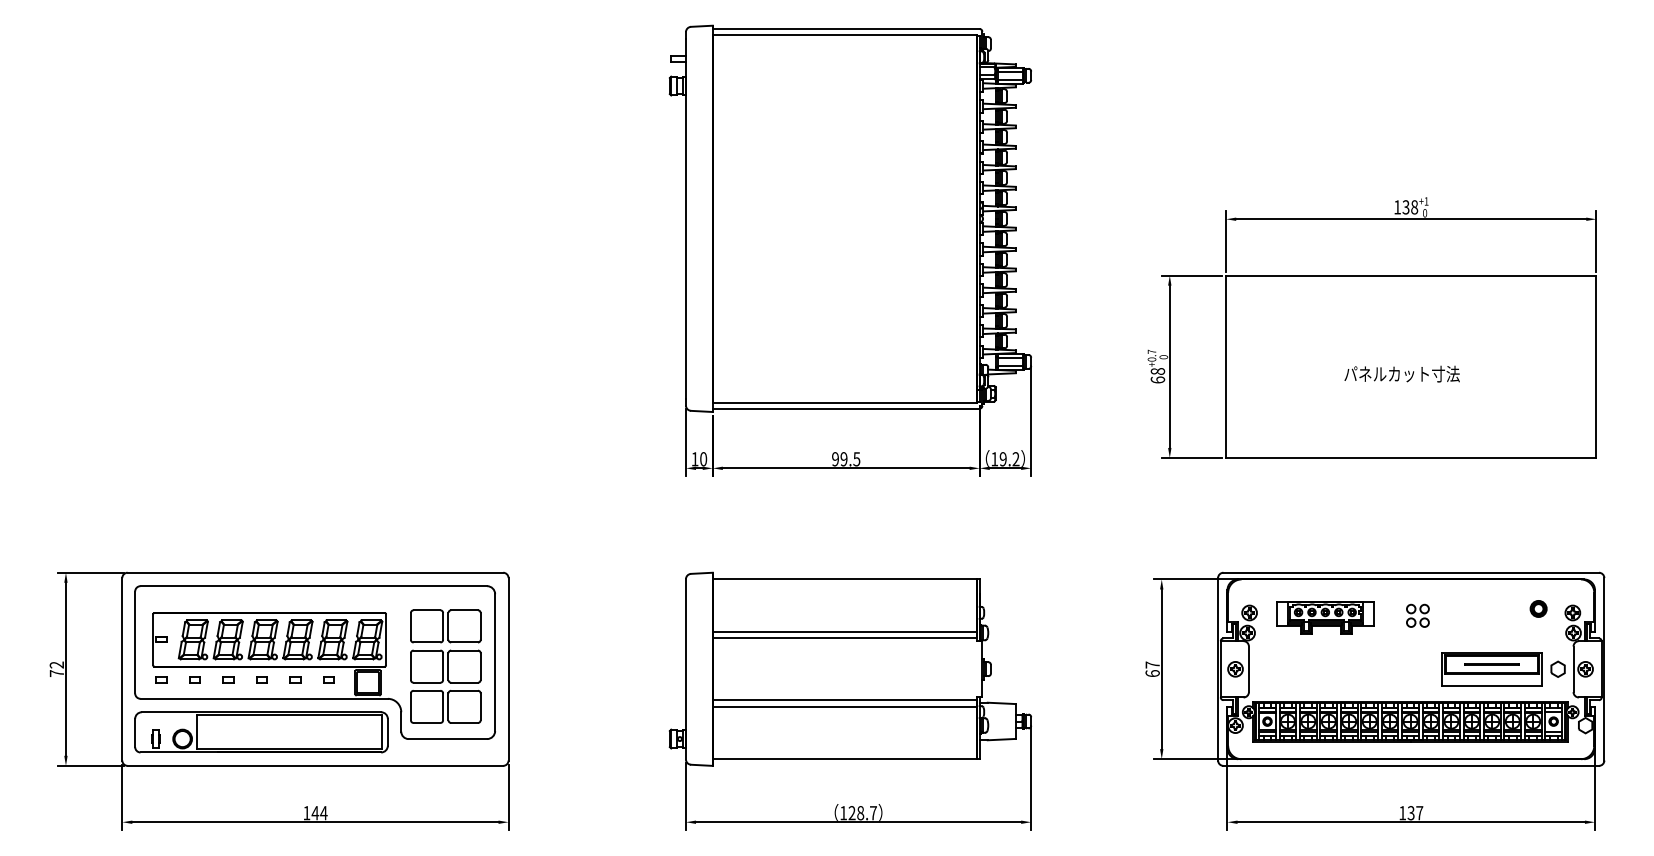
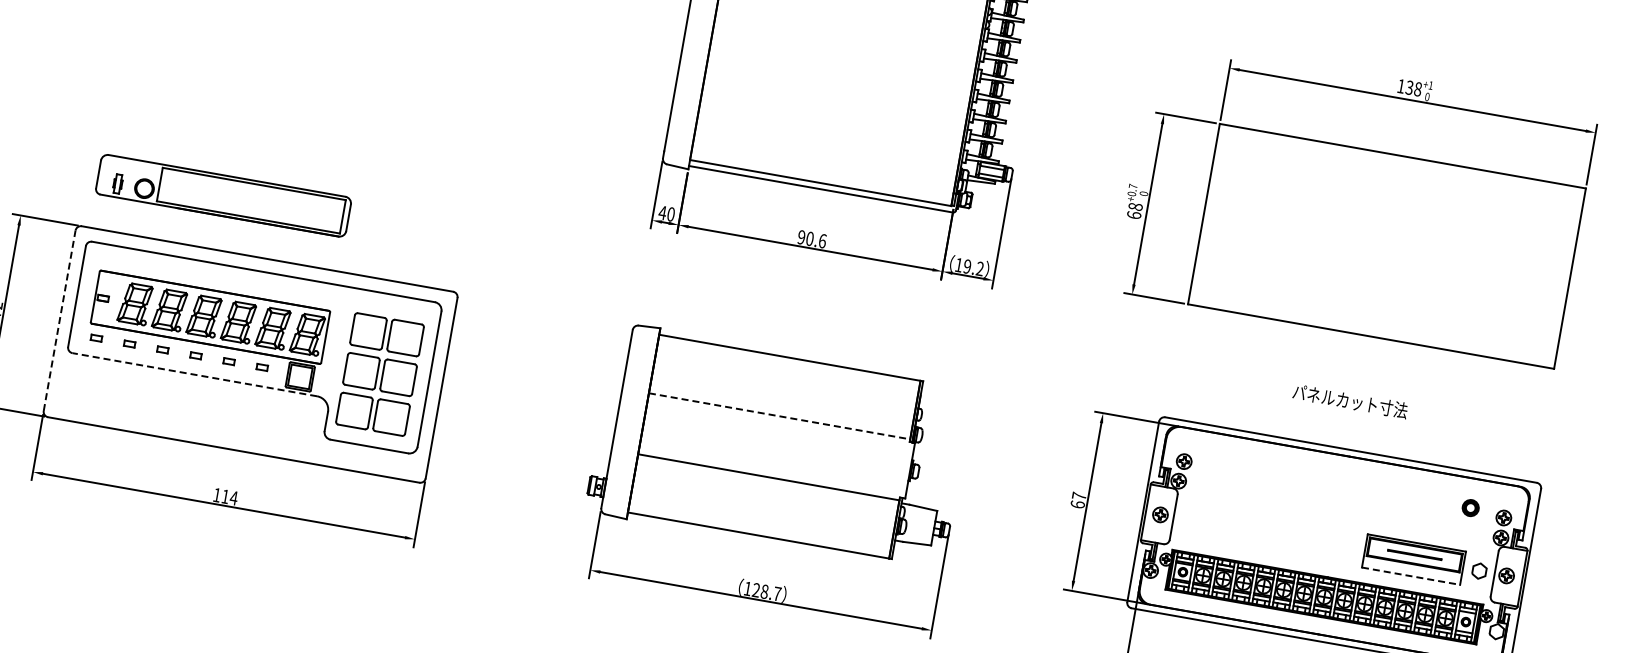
text: (1401, 373) -> (1349, 400), moved
text: (694, 459) -> (662, 213), 10 -> 40
text: (850, 459) -> (816, 240), 99.5 -> 90.6
part: (1417, 615) -> (1349, 493), removed
part: (1325, 617) -> (1258, 479), removed
line: (844, 631) -> (780, 409), removed
line: (845, 638) -> (780, 416), solid -> dashed
line: (122, 668) -> (60, 320), solid -> dashed
line: (1491, 686) -> (1410, 576), solid -> dashed
line: (264, 698) -> (195, 374), solid -> dashed
line: (844, 706) -> (767, 483), removed
part: (261, 732) -> (223, 195), moved
text: (315, 813) -> (225, 497), 144 -> 114

